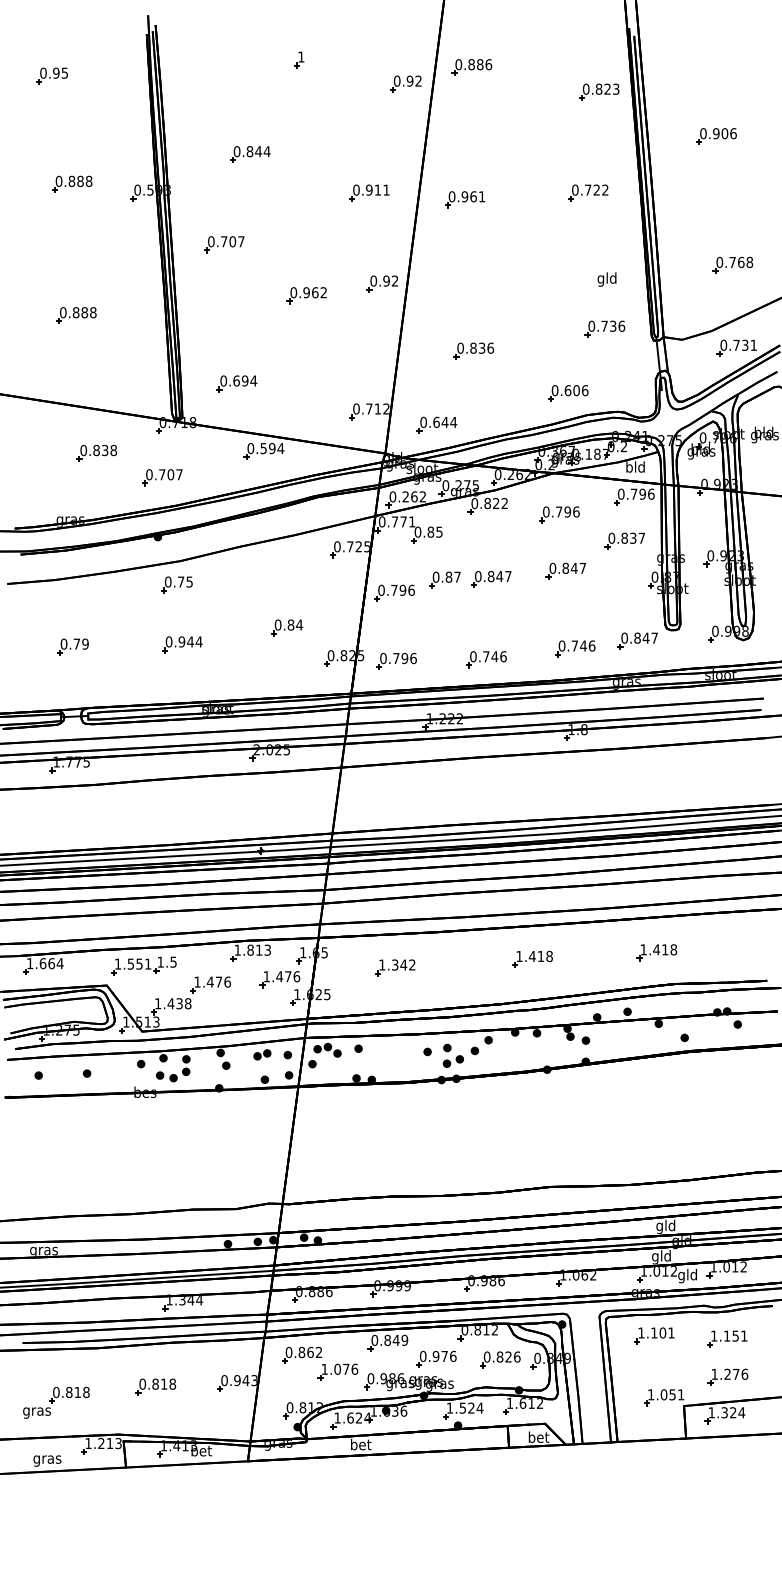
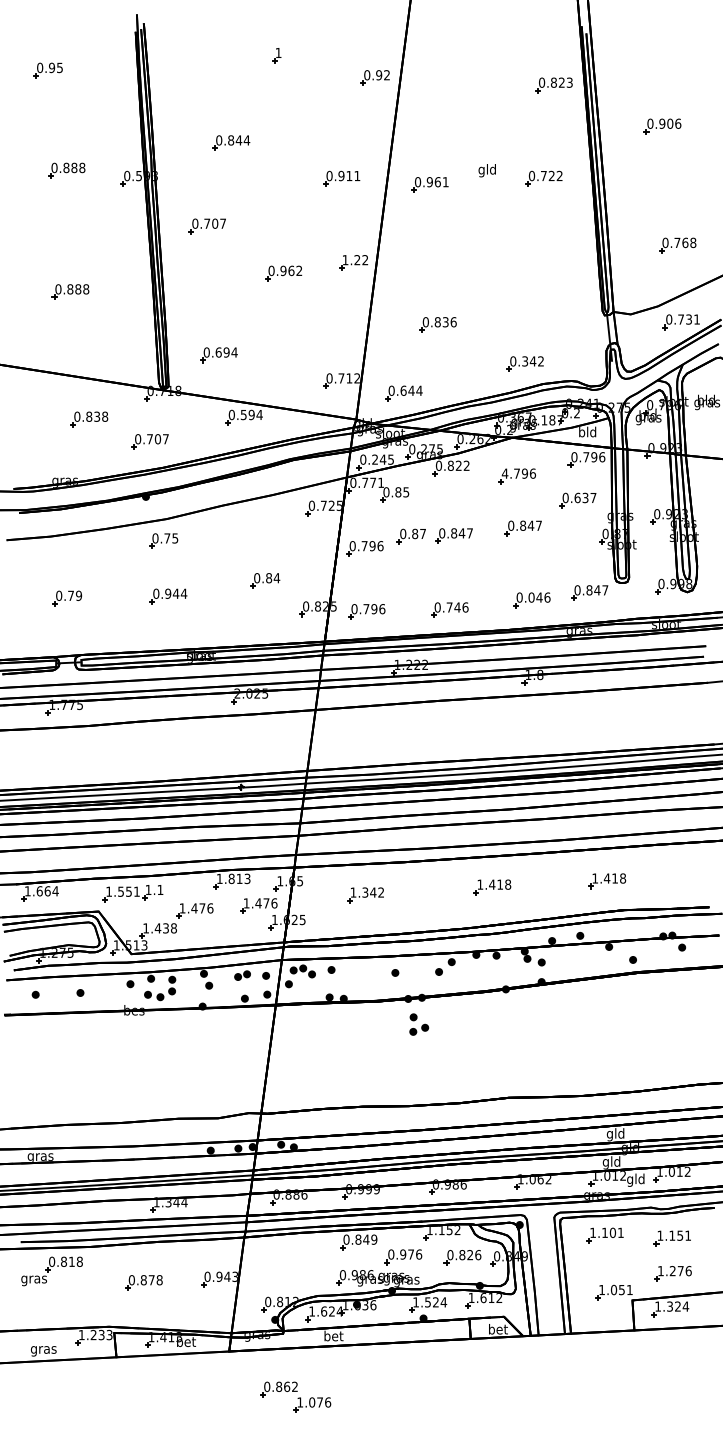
part: (472, 67) -> (436, 62), removed
text: (606, 279) -> (486, 170), moved
text: (380, 281) -> (351, 260), 0.92 -> 1.22
part: (605, 329) -> (559, 304), removed
text: (577, 390) -> (533, 361), 0.606 -> 0.342
text: (418, 496) -> (386, 459), 0.262 -> 0.245
text: (545, 511) -> (504, 473), 0.796 -> 4.796
text: (624, 537) -> (577, 497), 0.837 -> 0.637
text: (574, 645) -> (531, 597), 0.746 -> 0.046
text: (173, 962) -> (160, 890), 1.5 -> 1.1
part: (453, 1055) -> (419, 1024), moved
text: (475, 1330) -> (439, 1230), 0.812 -> 1.152
part: (319, 1362) -> (295, 1396), moved
text: (163, 1384) -> (151, 1280), 0.818 -> 0.878
part: (55, 1402) -> (51, 1271), moved
text: (109, 1442) -> (101, 1334), 1.213 -> 1.233

